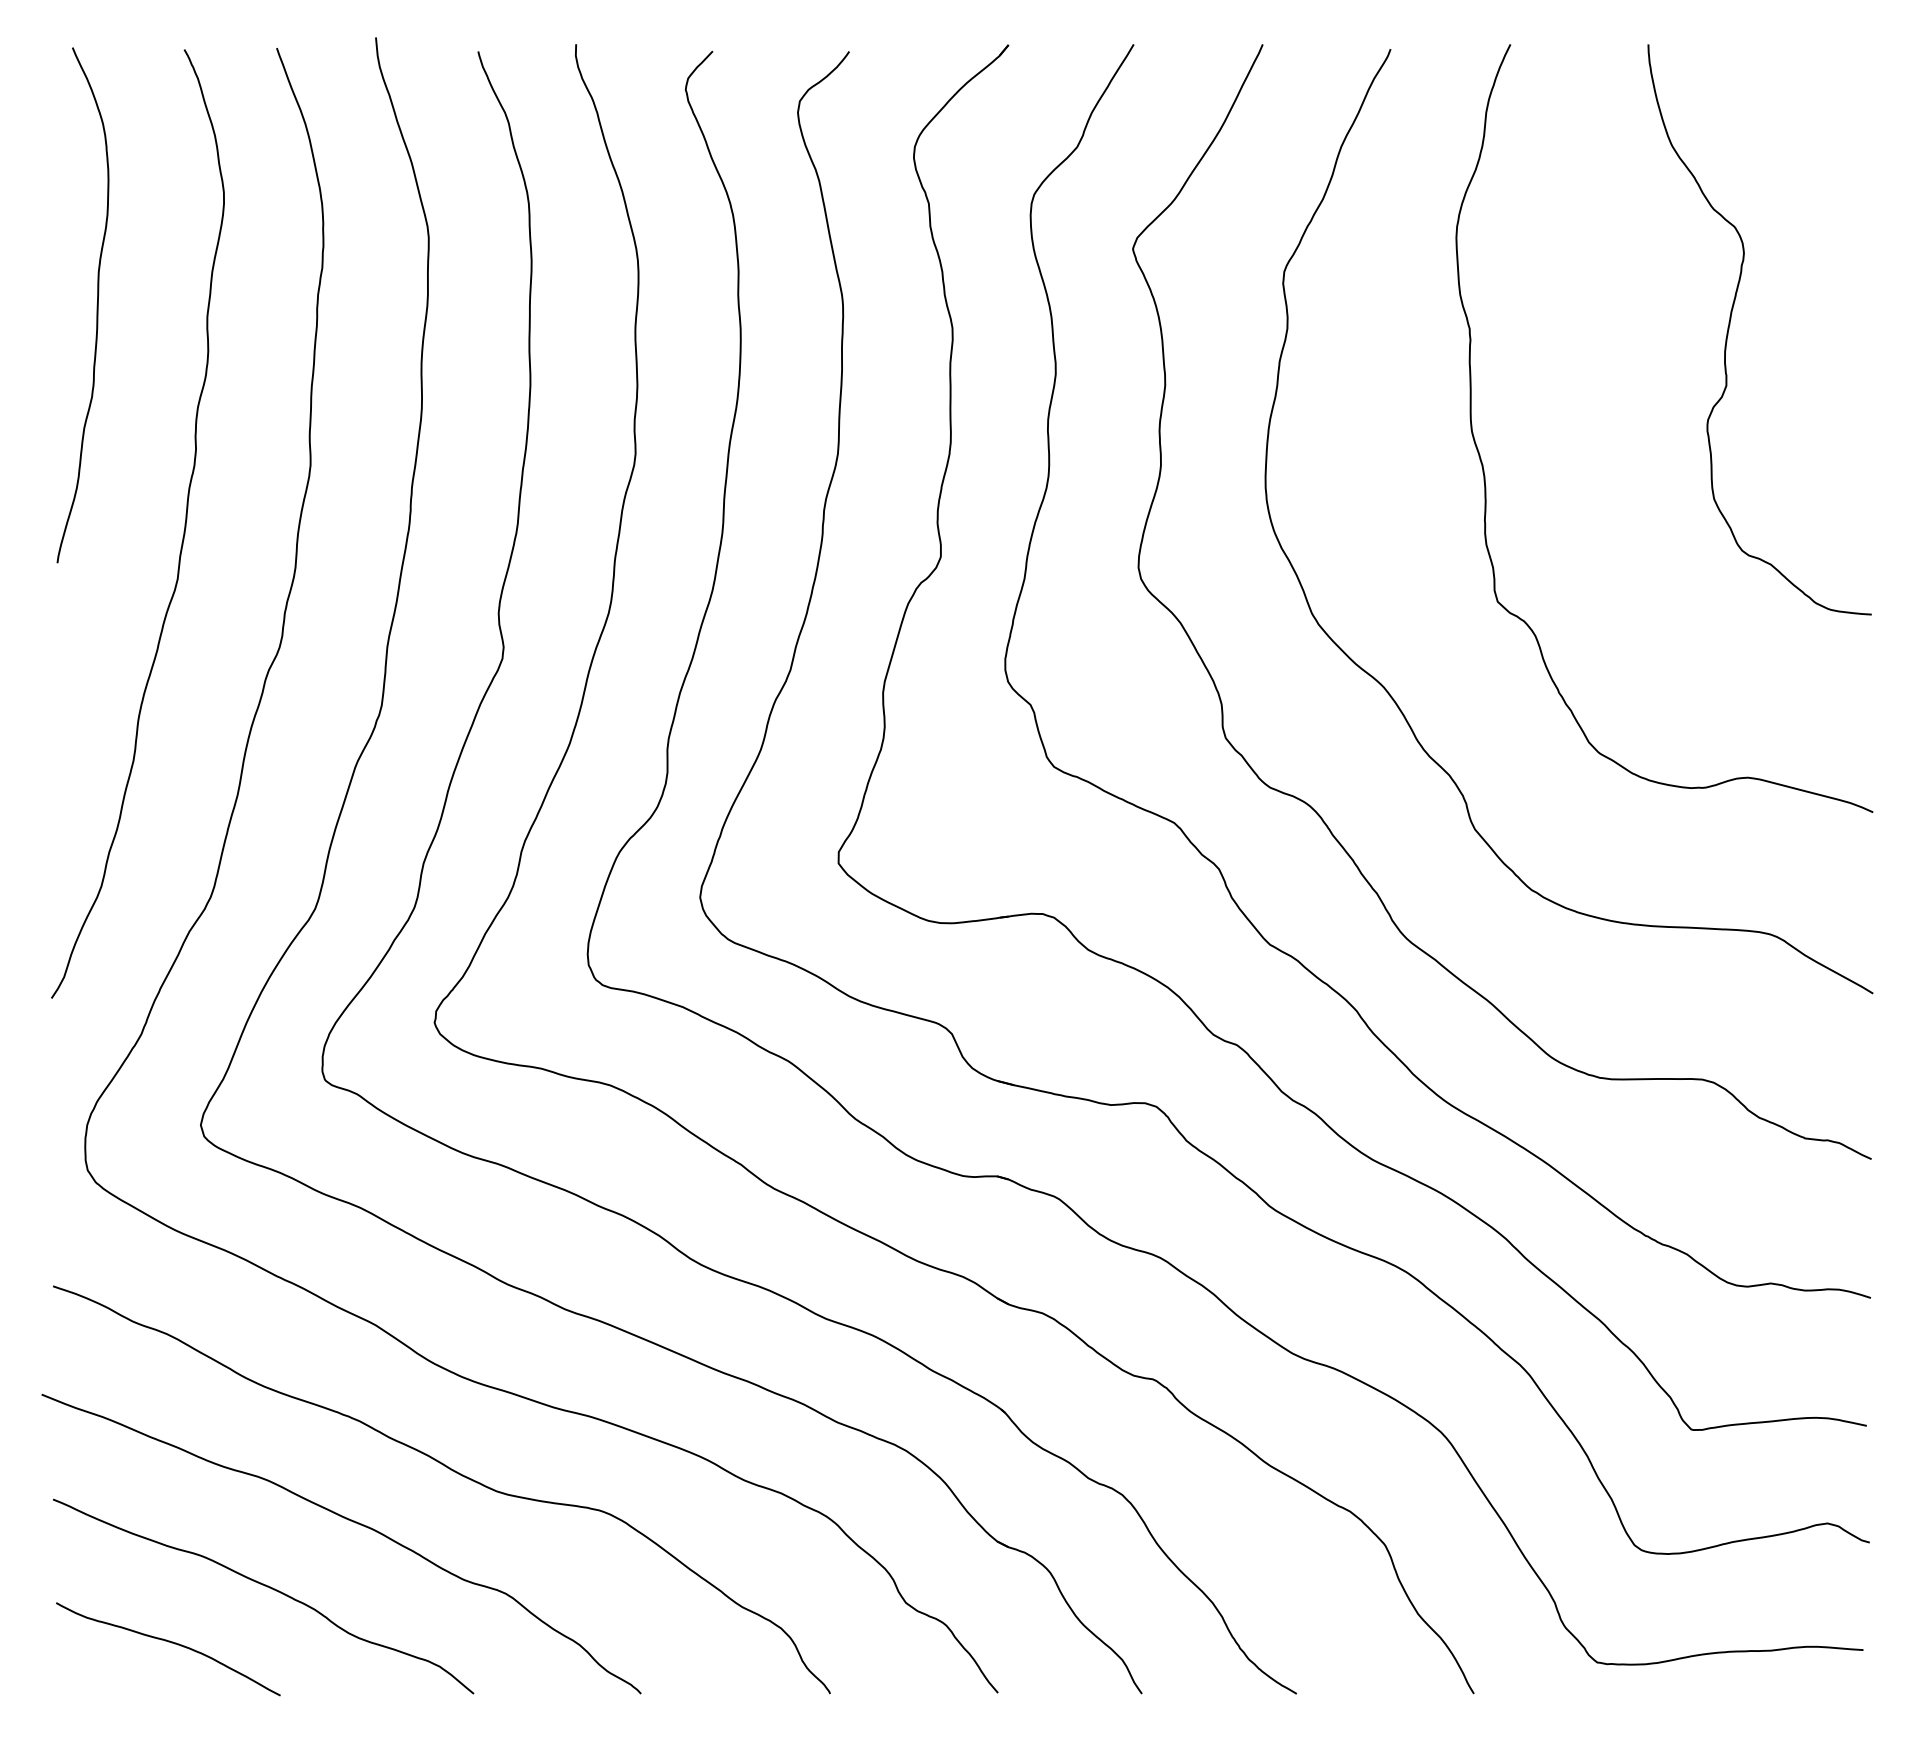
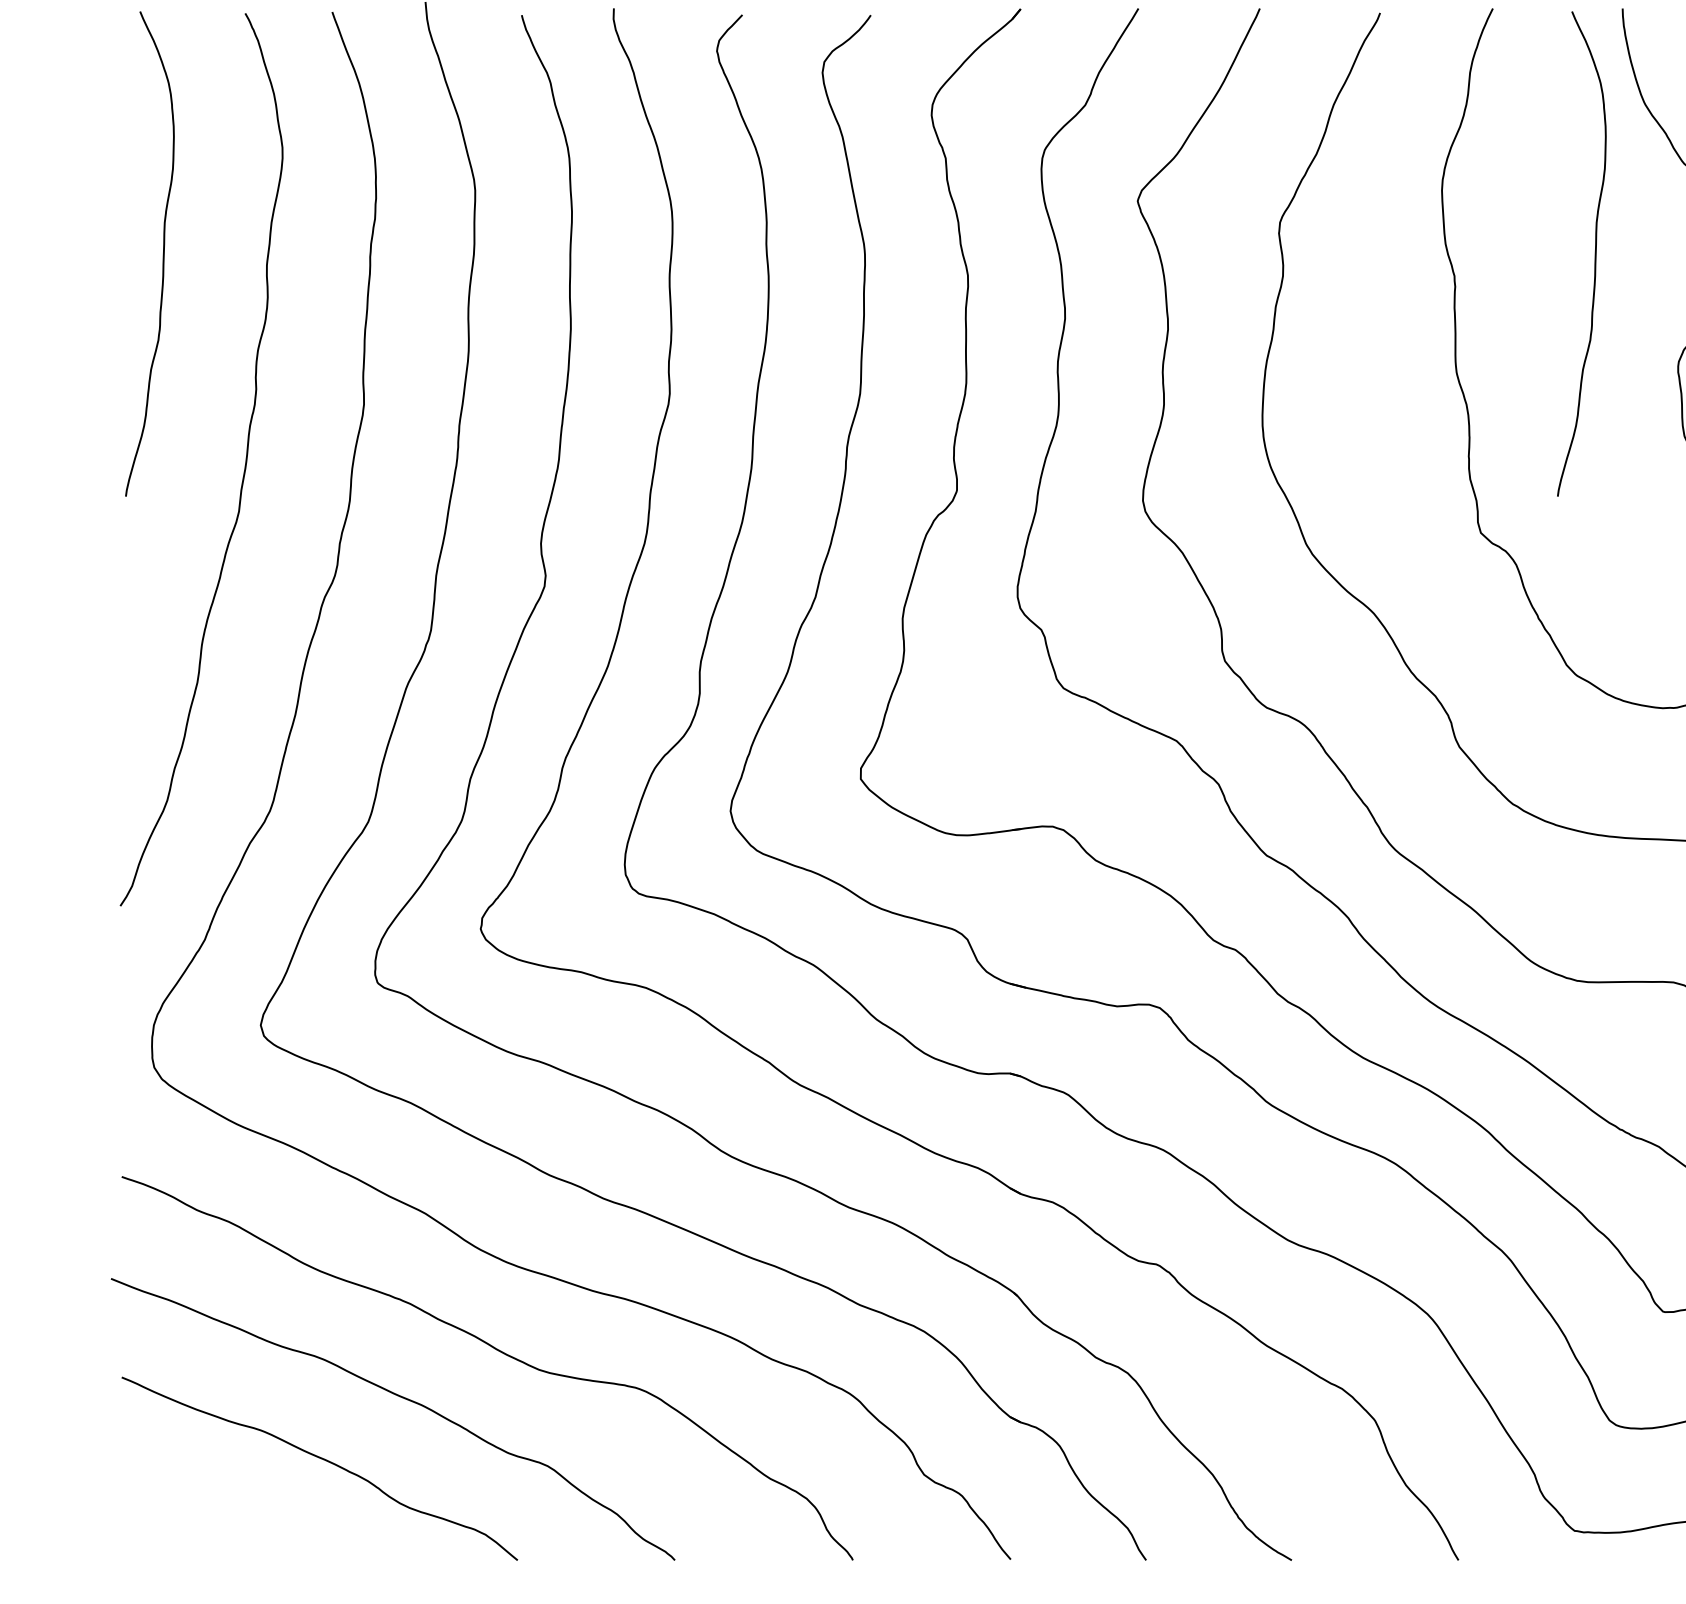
curve: (1618, 305) -> (1594, 254), added
curve: (171, 1643) -> (233, 1512), removed

